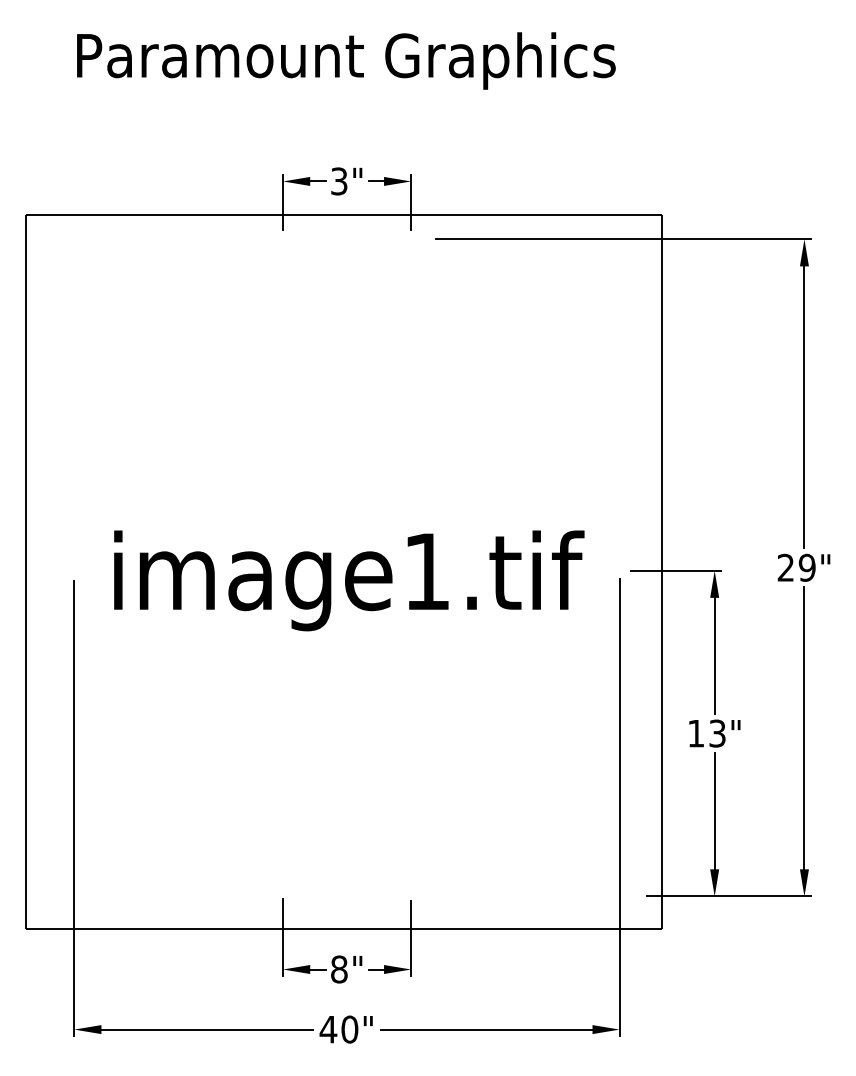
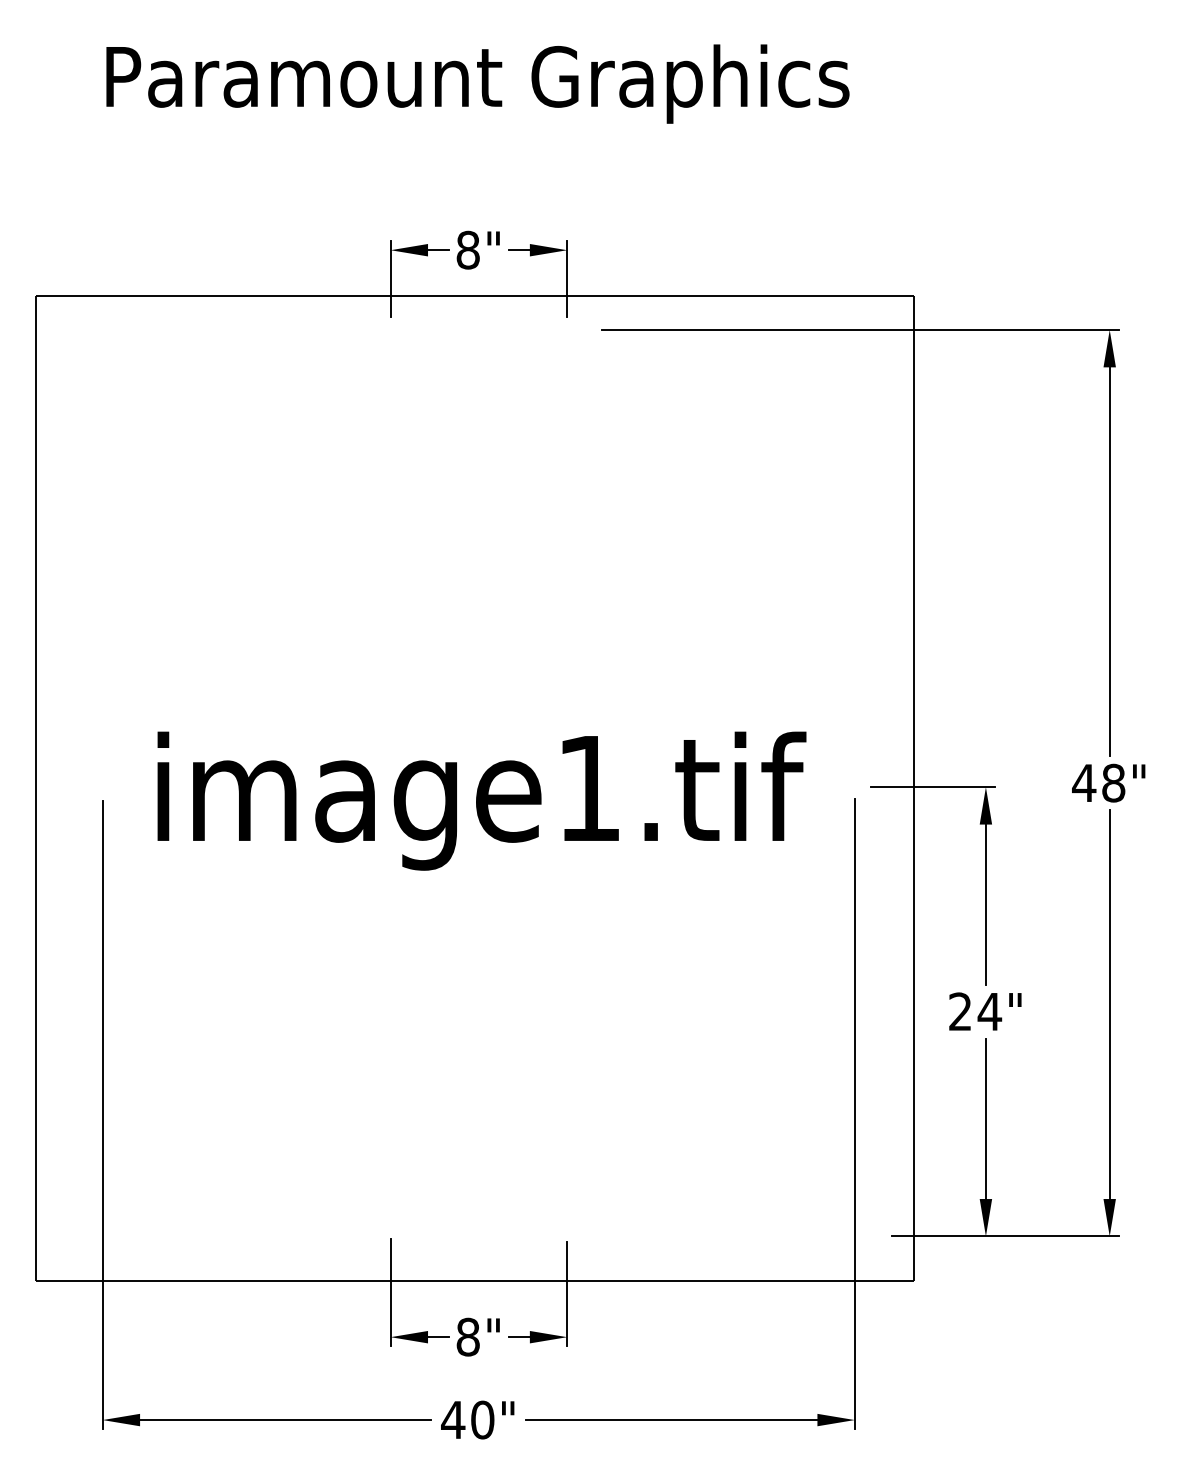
text: (339, 181) -> (468, 250), 3" -> 8"
text: (796, 567) -> (1098, 782), 29" -> 48"
text: (707, 733) -> (976, 1011), 13" -> 24"

